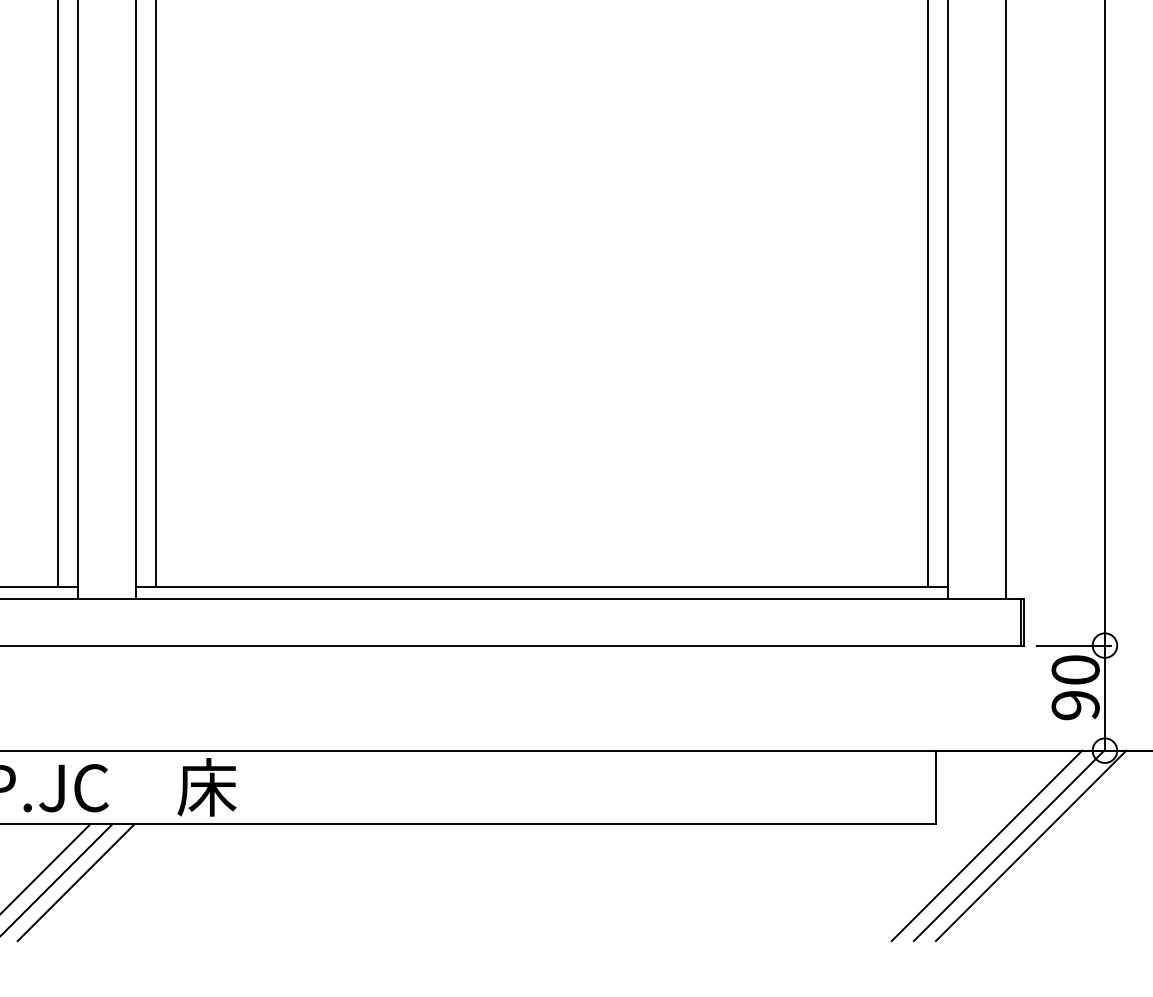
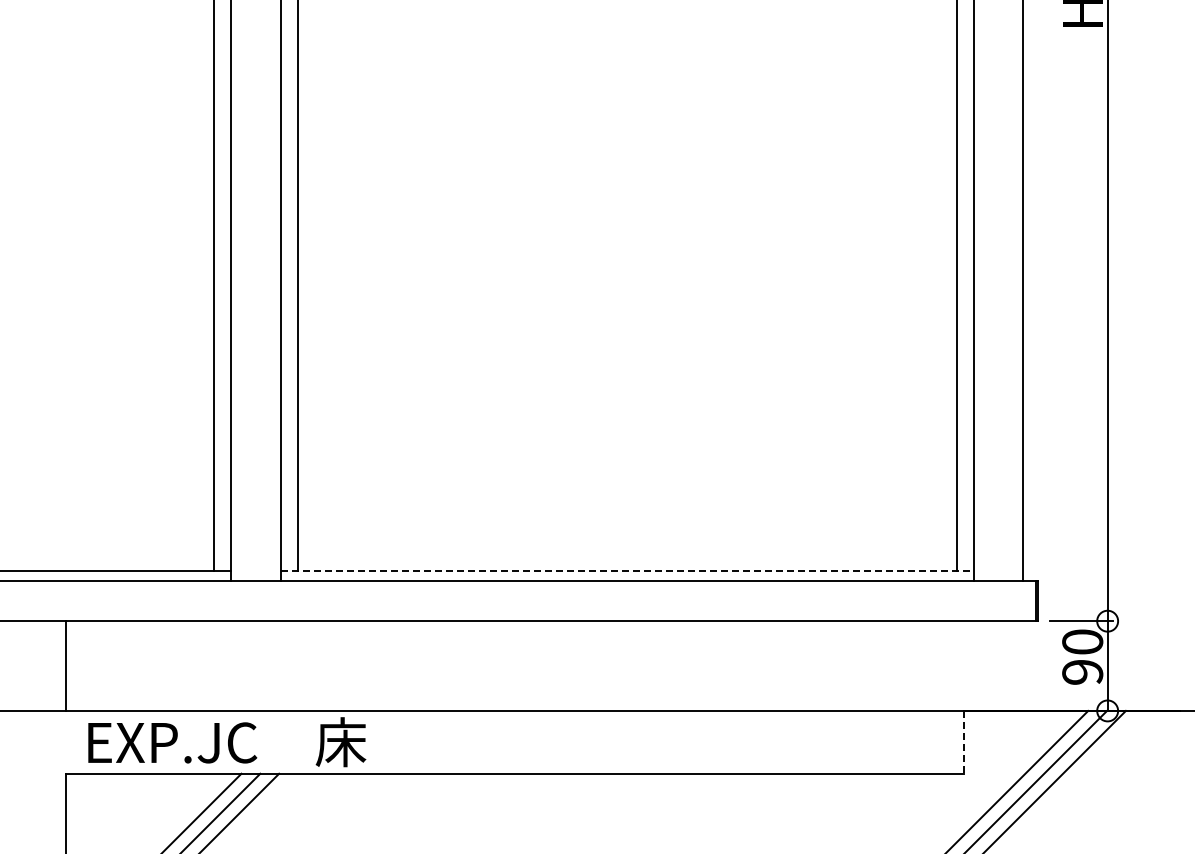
line: (542, 587) -> (627, 571), solid -> dashed
line: (936, 787) -> (963, 742), solid -> dashed

